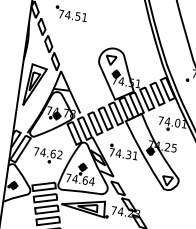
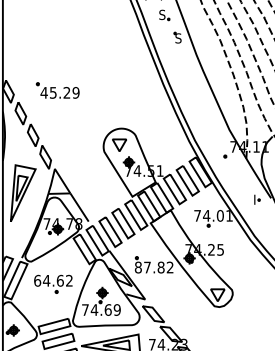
text: (72, 15) -> (59, 92), 74.51 -> 45.29
text: (36, 151) -> (37, 280), 74.62 -> 64.62
text: (123, 154) -> (153, 267), 74.31 -> 87.82
text: (92, 181) -> (117, 309), 74.64 -> 74.69

